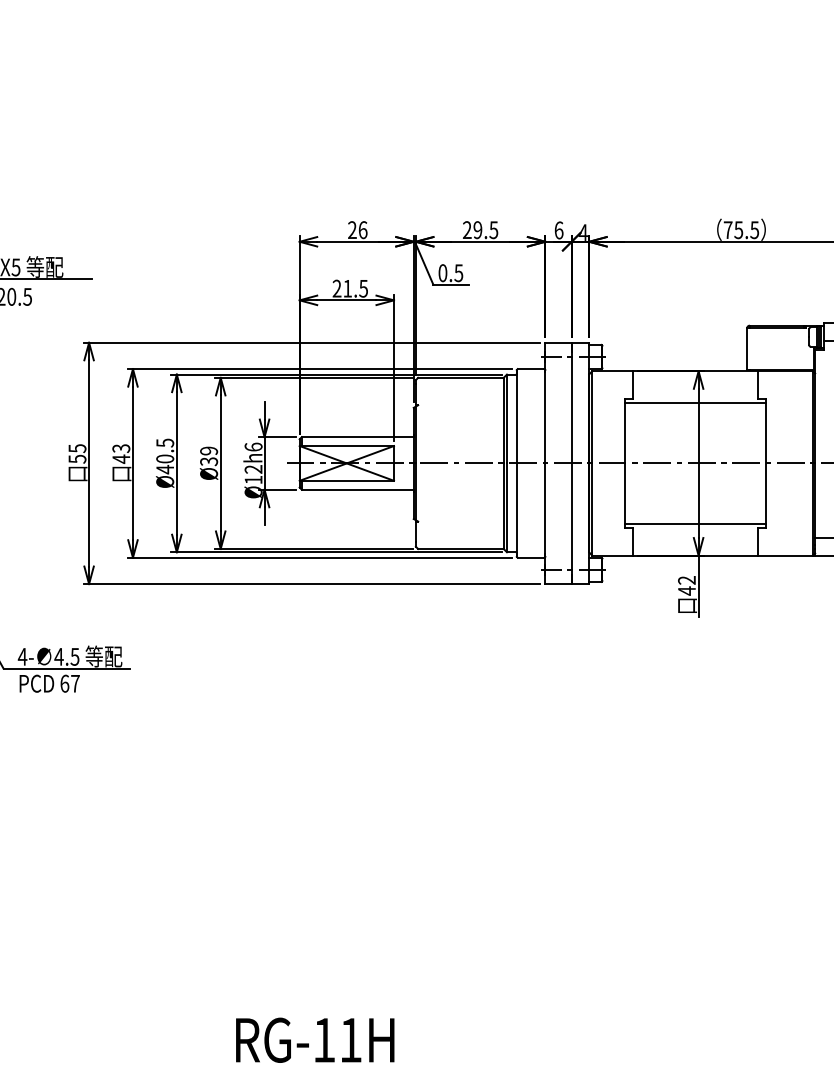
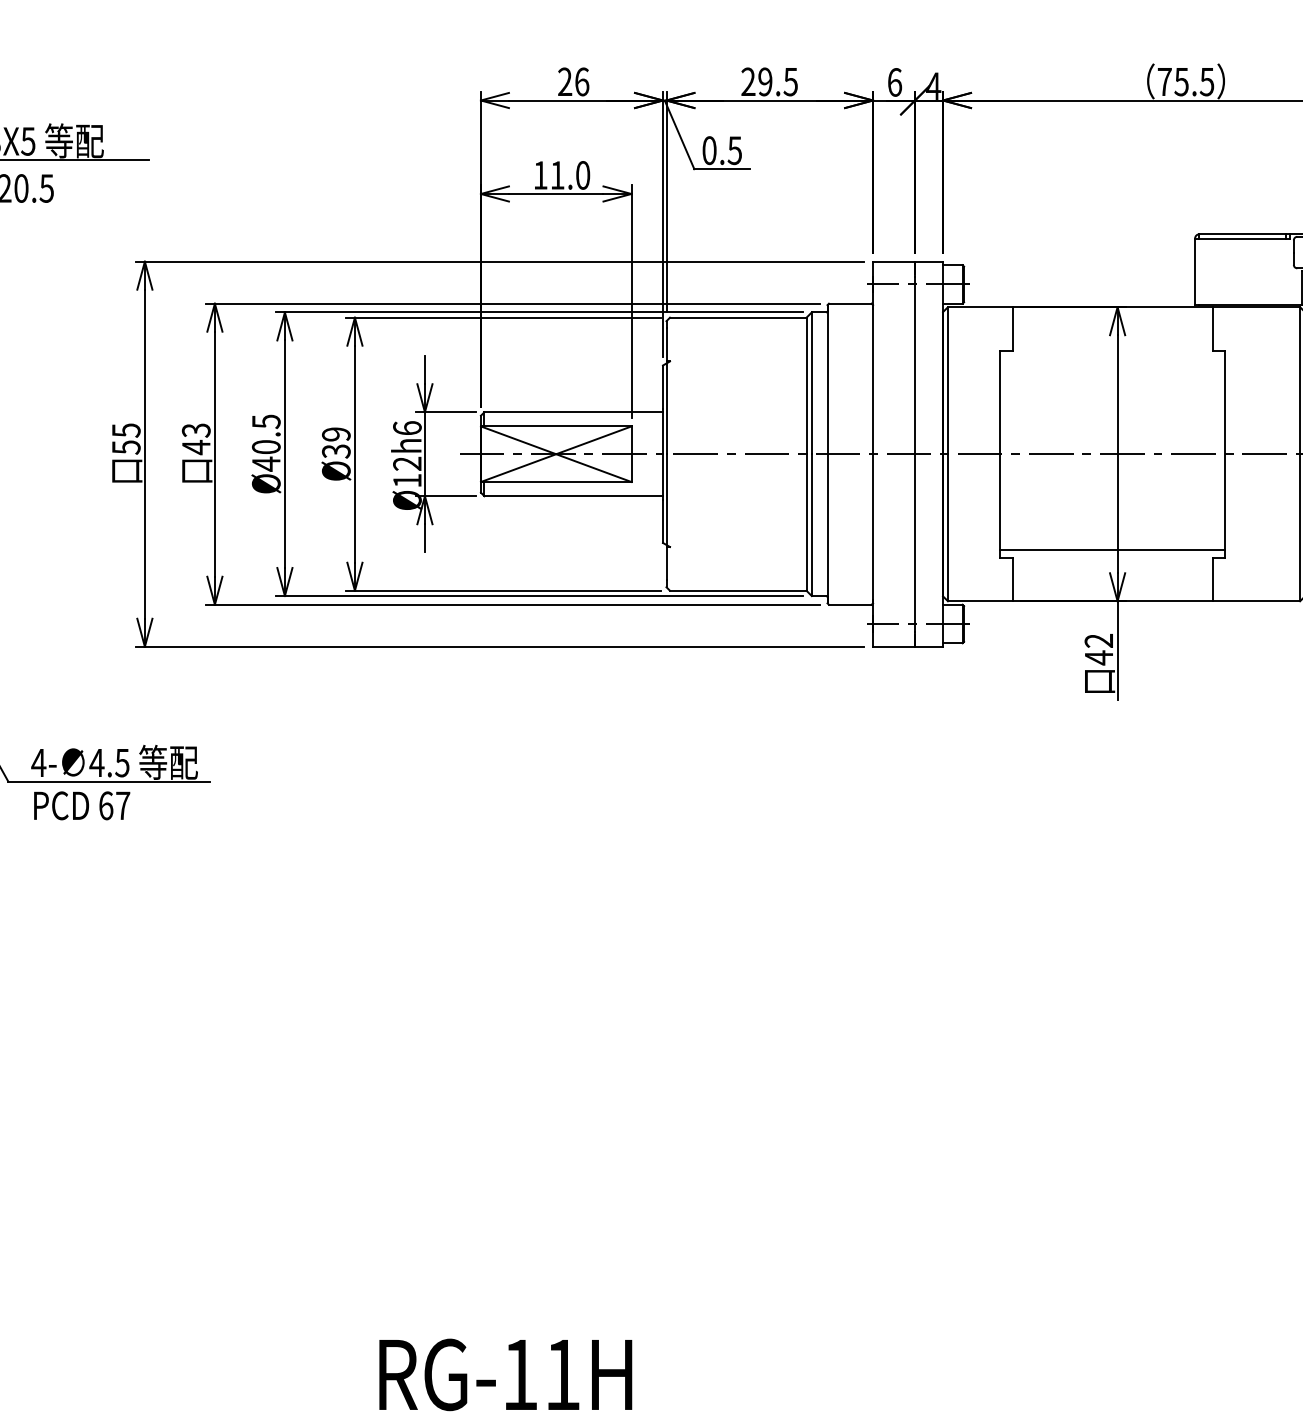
text: (350, 288) -> (562, 175), 21.5 -> 11.0
line: (695, 403) -> (1112, 358), removed

